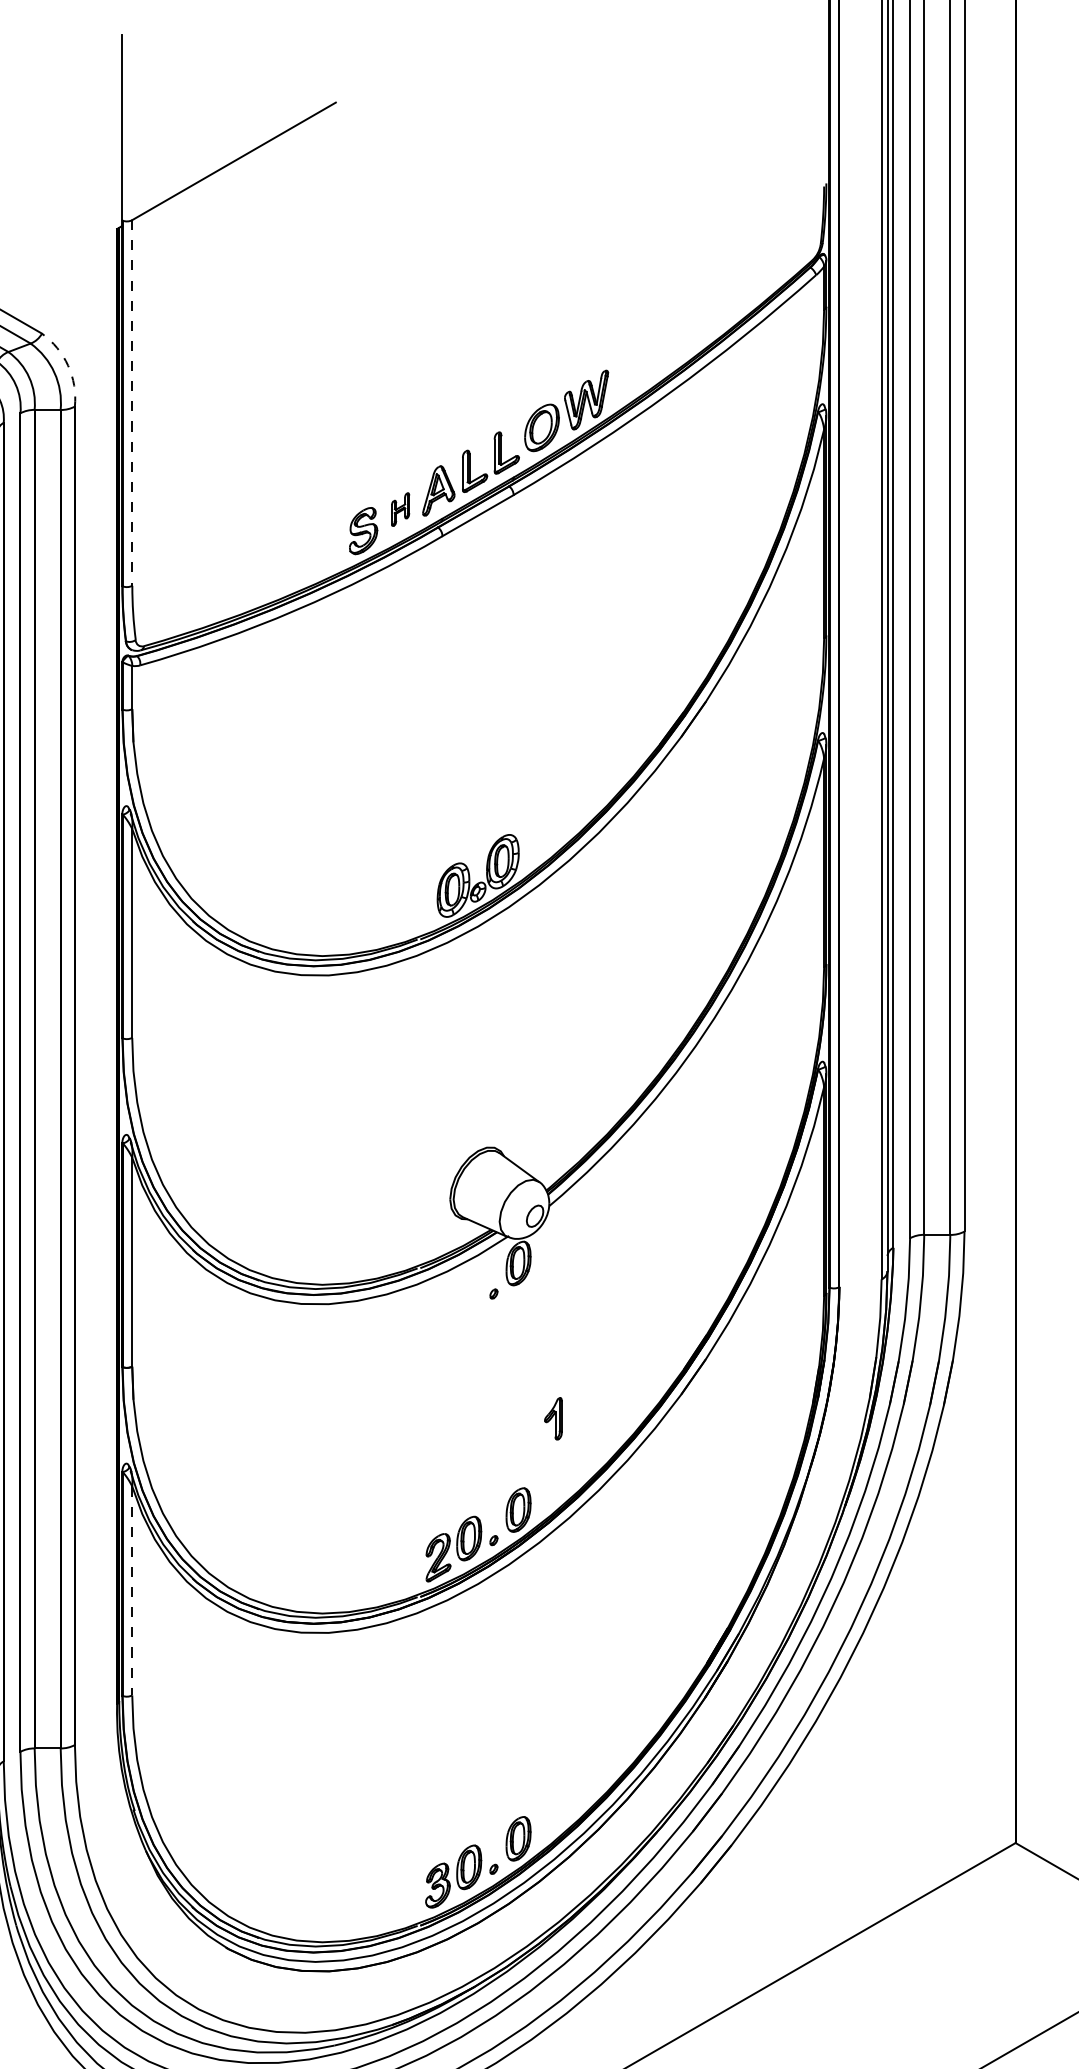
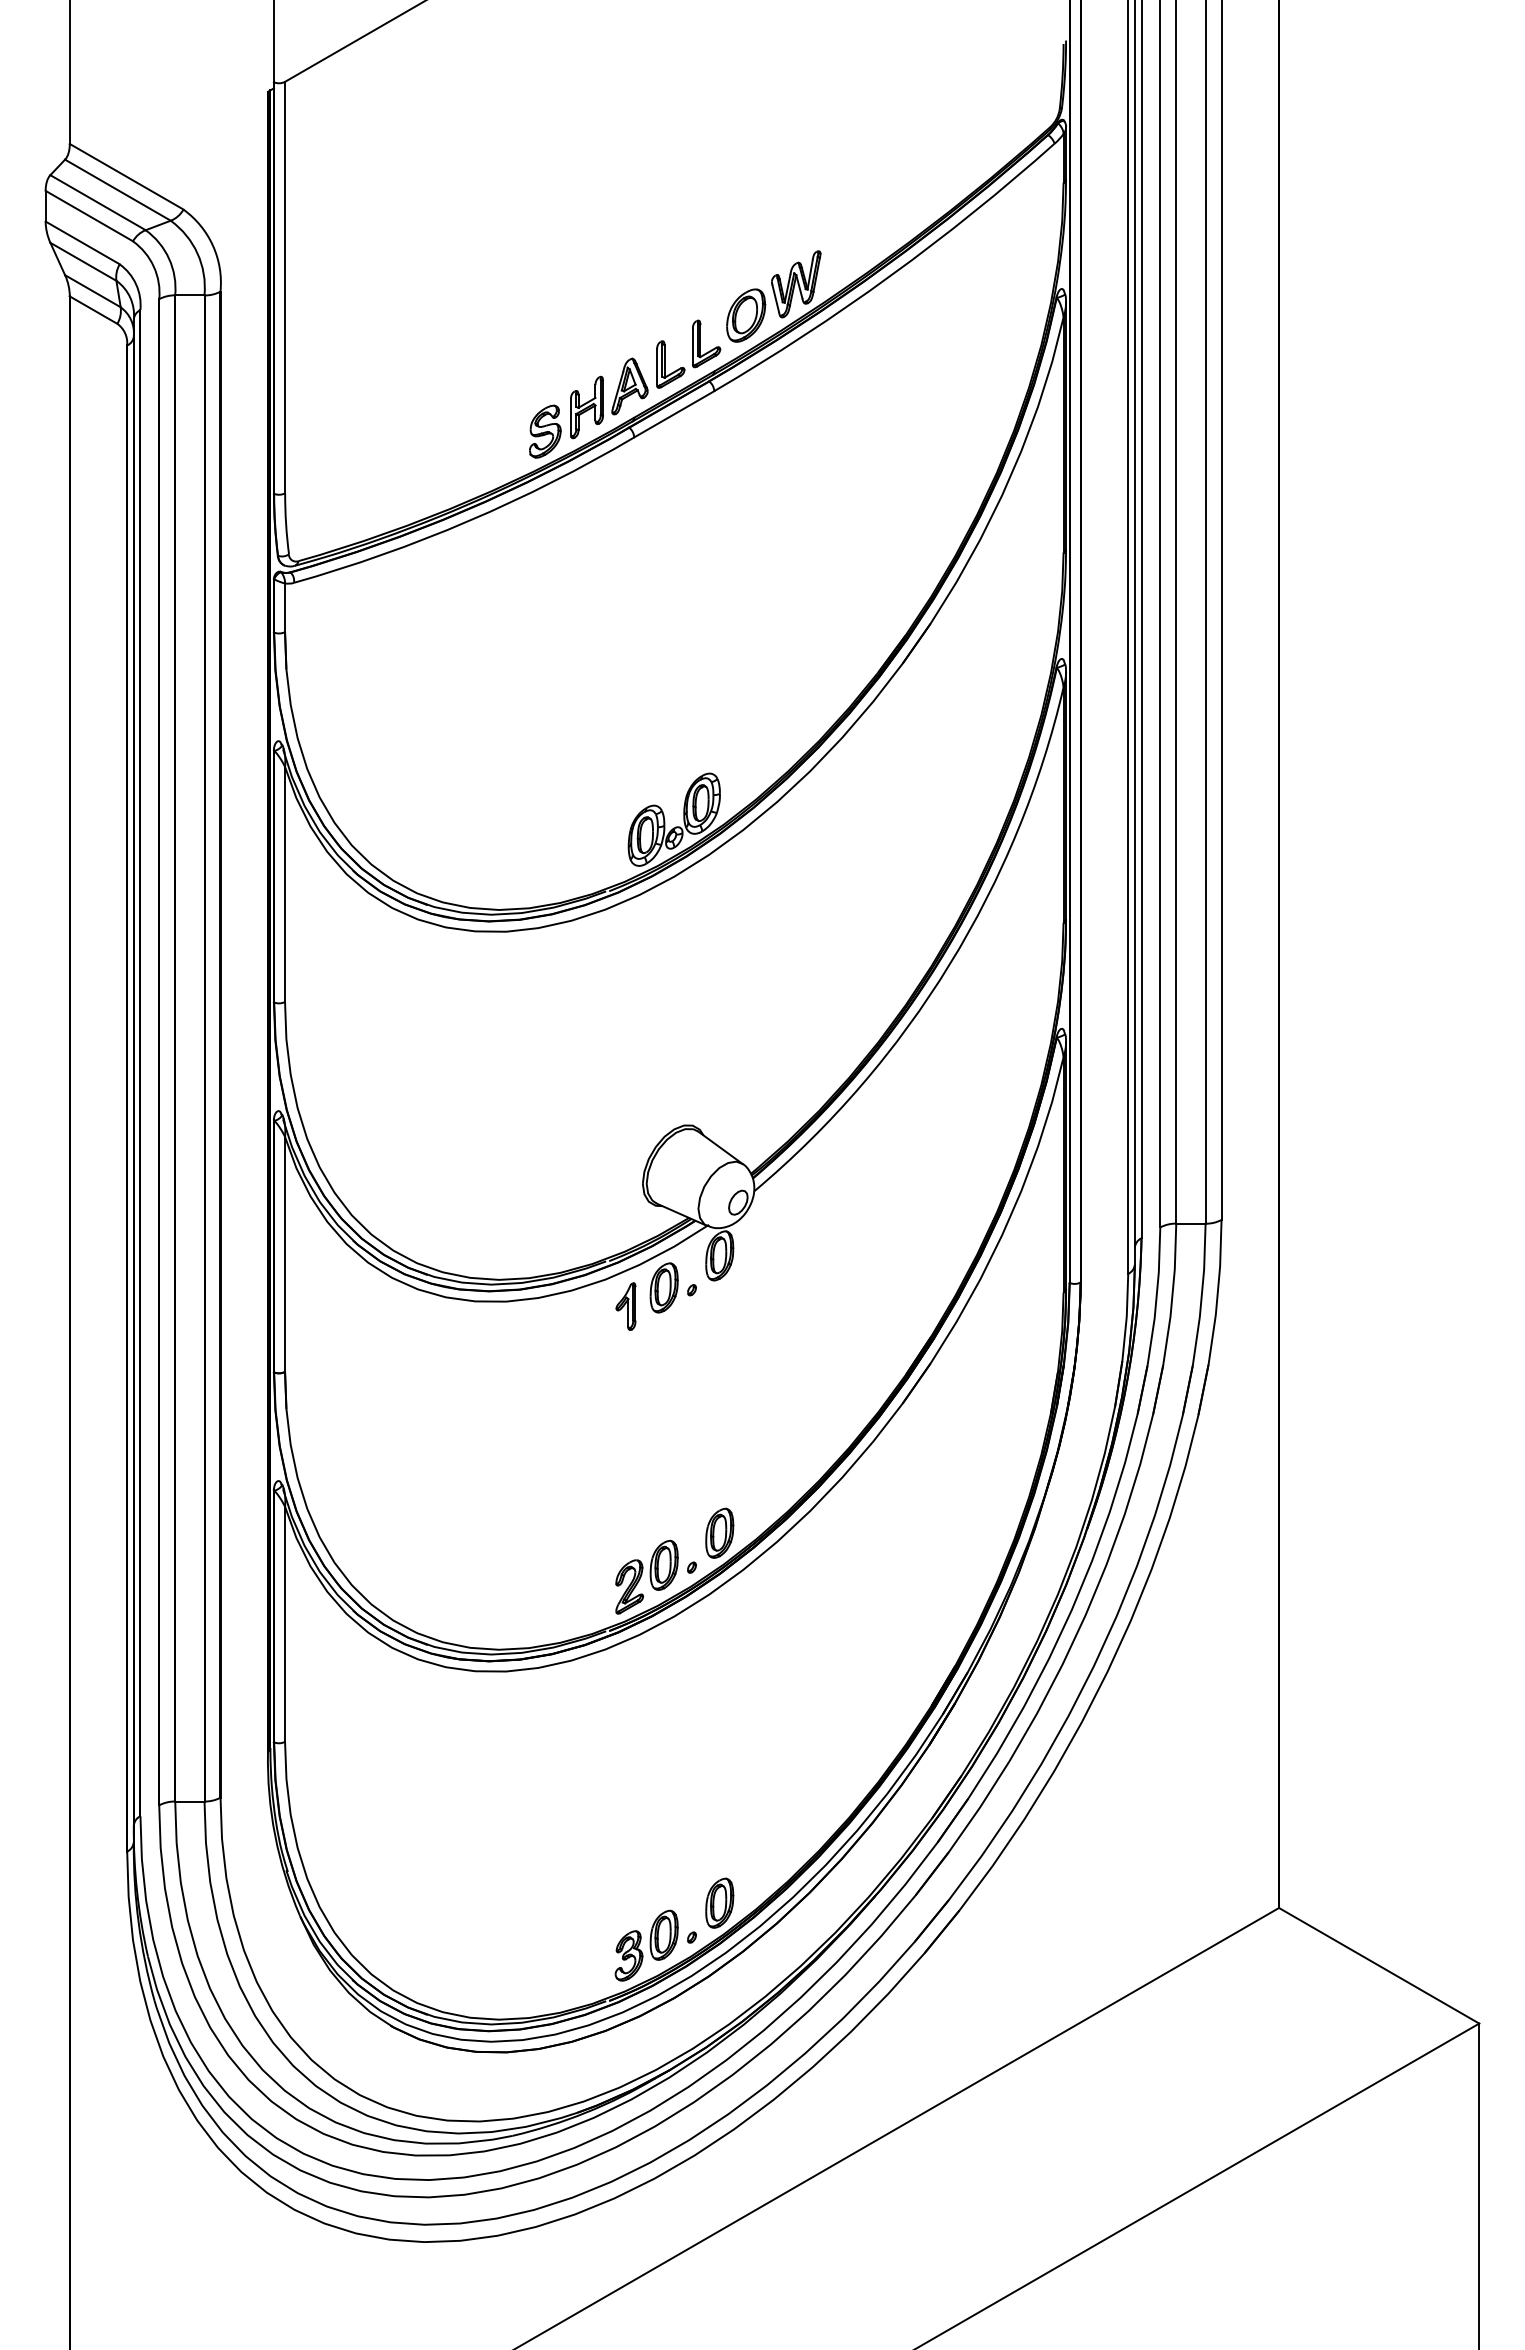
arc: (67, 365) -> (212, 245), dashed -> solid
line: (132, 402) -> (285, 287), dashed -> solid
part: (400, 509) -> (586, 407), size x1.67
part: (468, 1291) -> (663, 1287), added
part: (553, 1418) -> (625, 1306), moved
line: (132, 1591) -> (285, 1624), dashed -> solid

